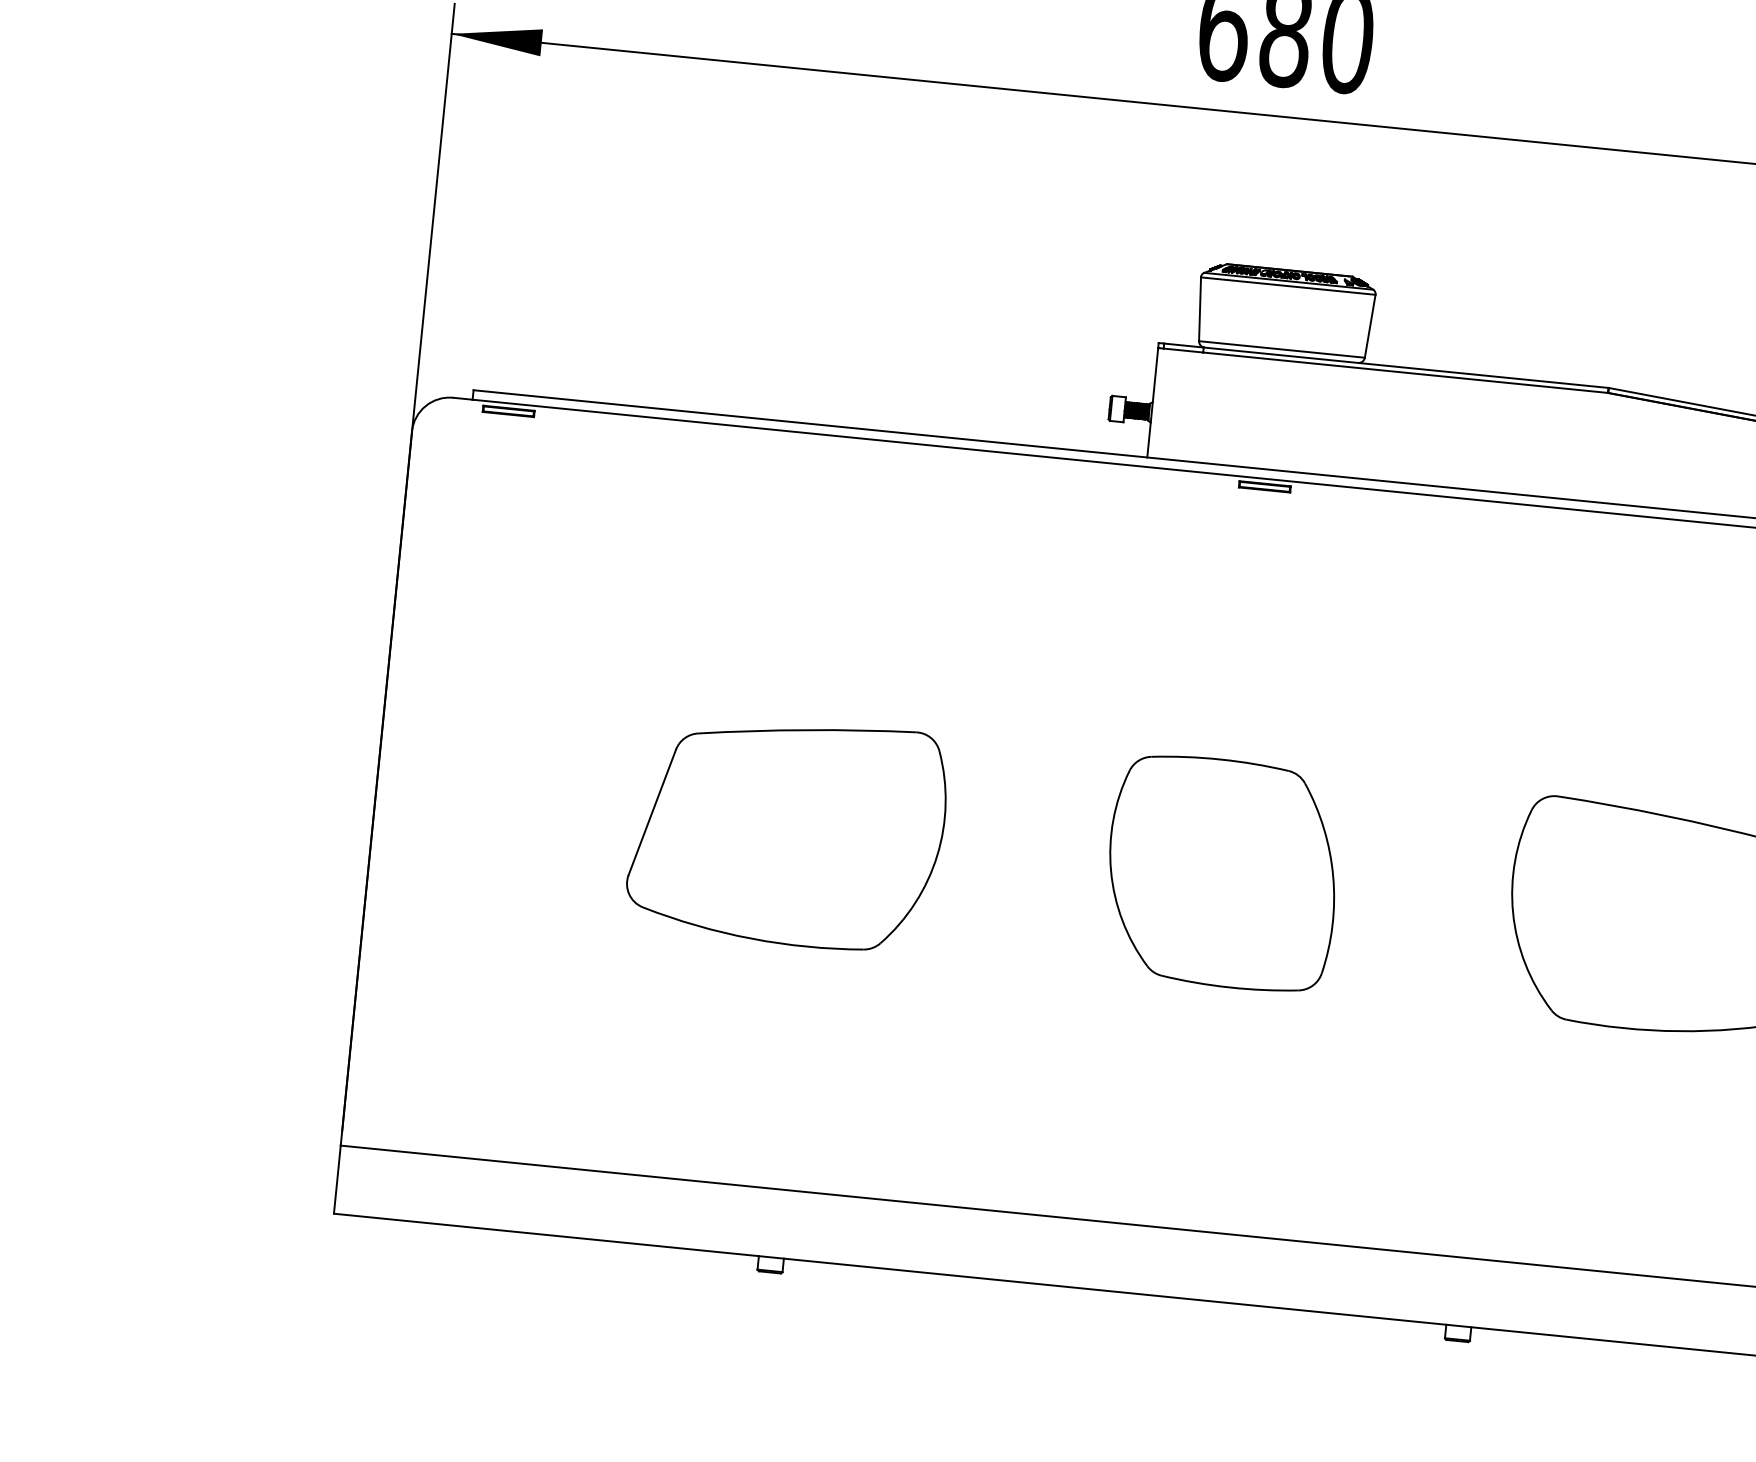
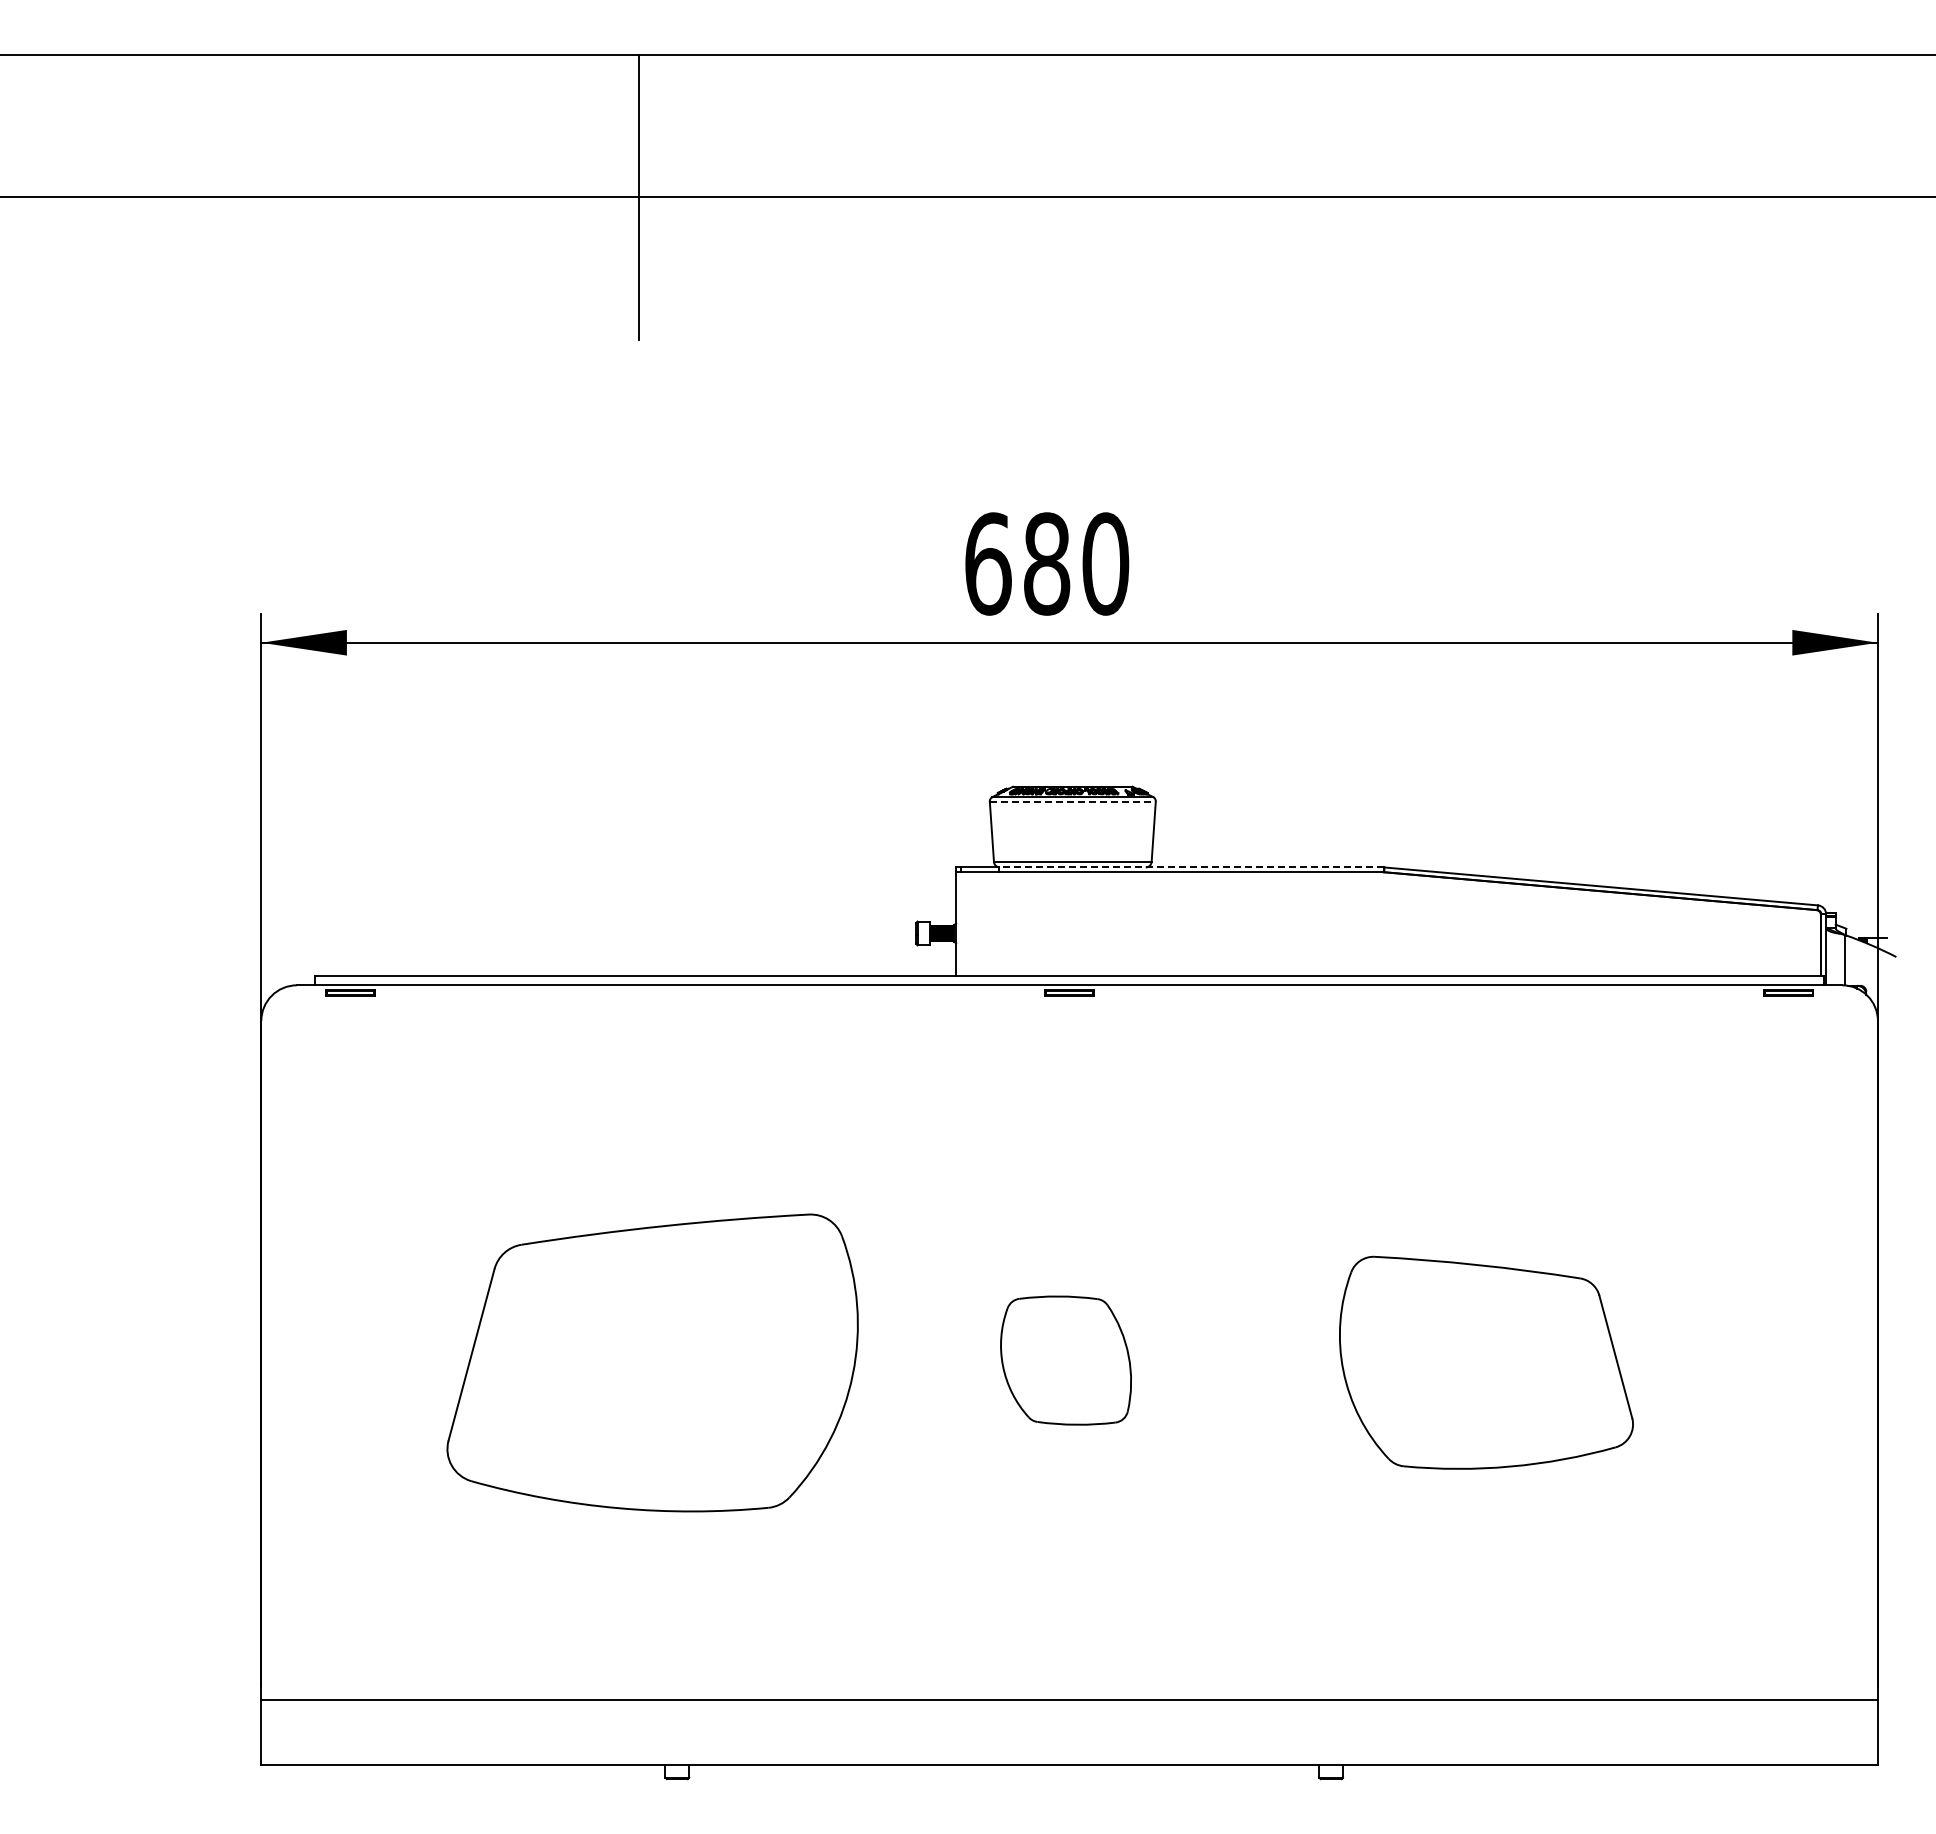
line: (1287, 285) -> (1072, 801), solid -> dashed
line: (1405, 367) -> (1190, 867), solid -> dashed
part: (787, 831) -> (652, 1362), size x1.4
part: (1221, 872) -> (1065, 1360), size x0.6

